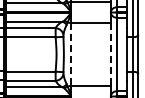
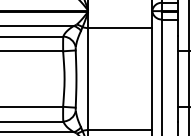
line: (71, 54) -> (88, 79), dashed -> solid
line: (110, 54) -> (151, 79), dashed -> solid

